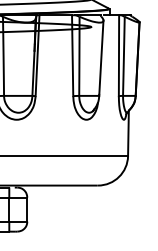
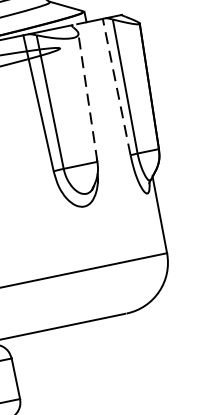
line: (118, 55) -> (115, 87), solid -> dashed
line: (101, 58) -> (88, 97), solid -> dashed

